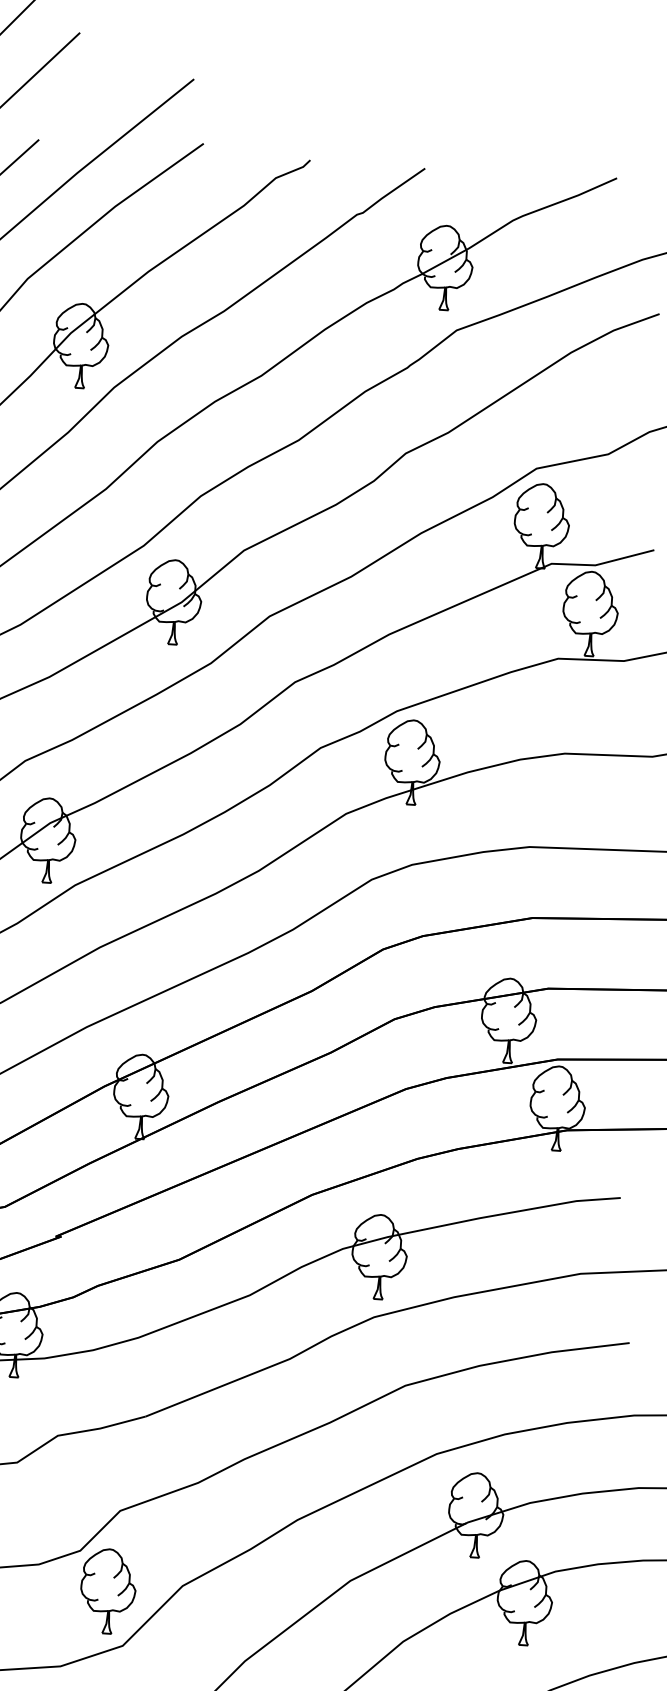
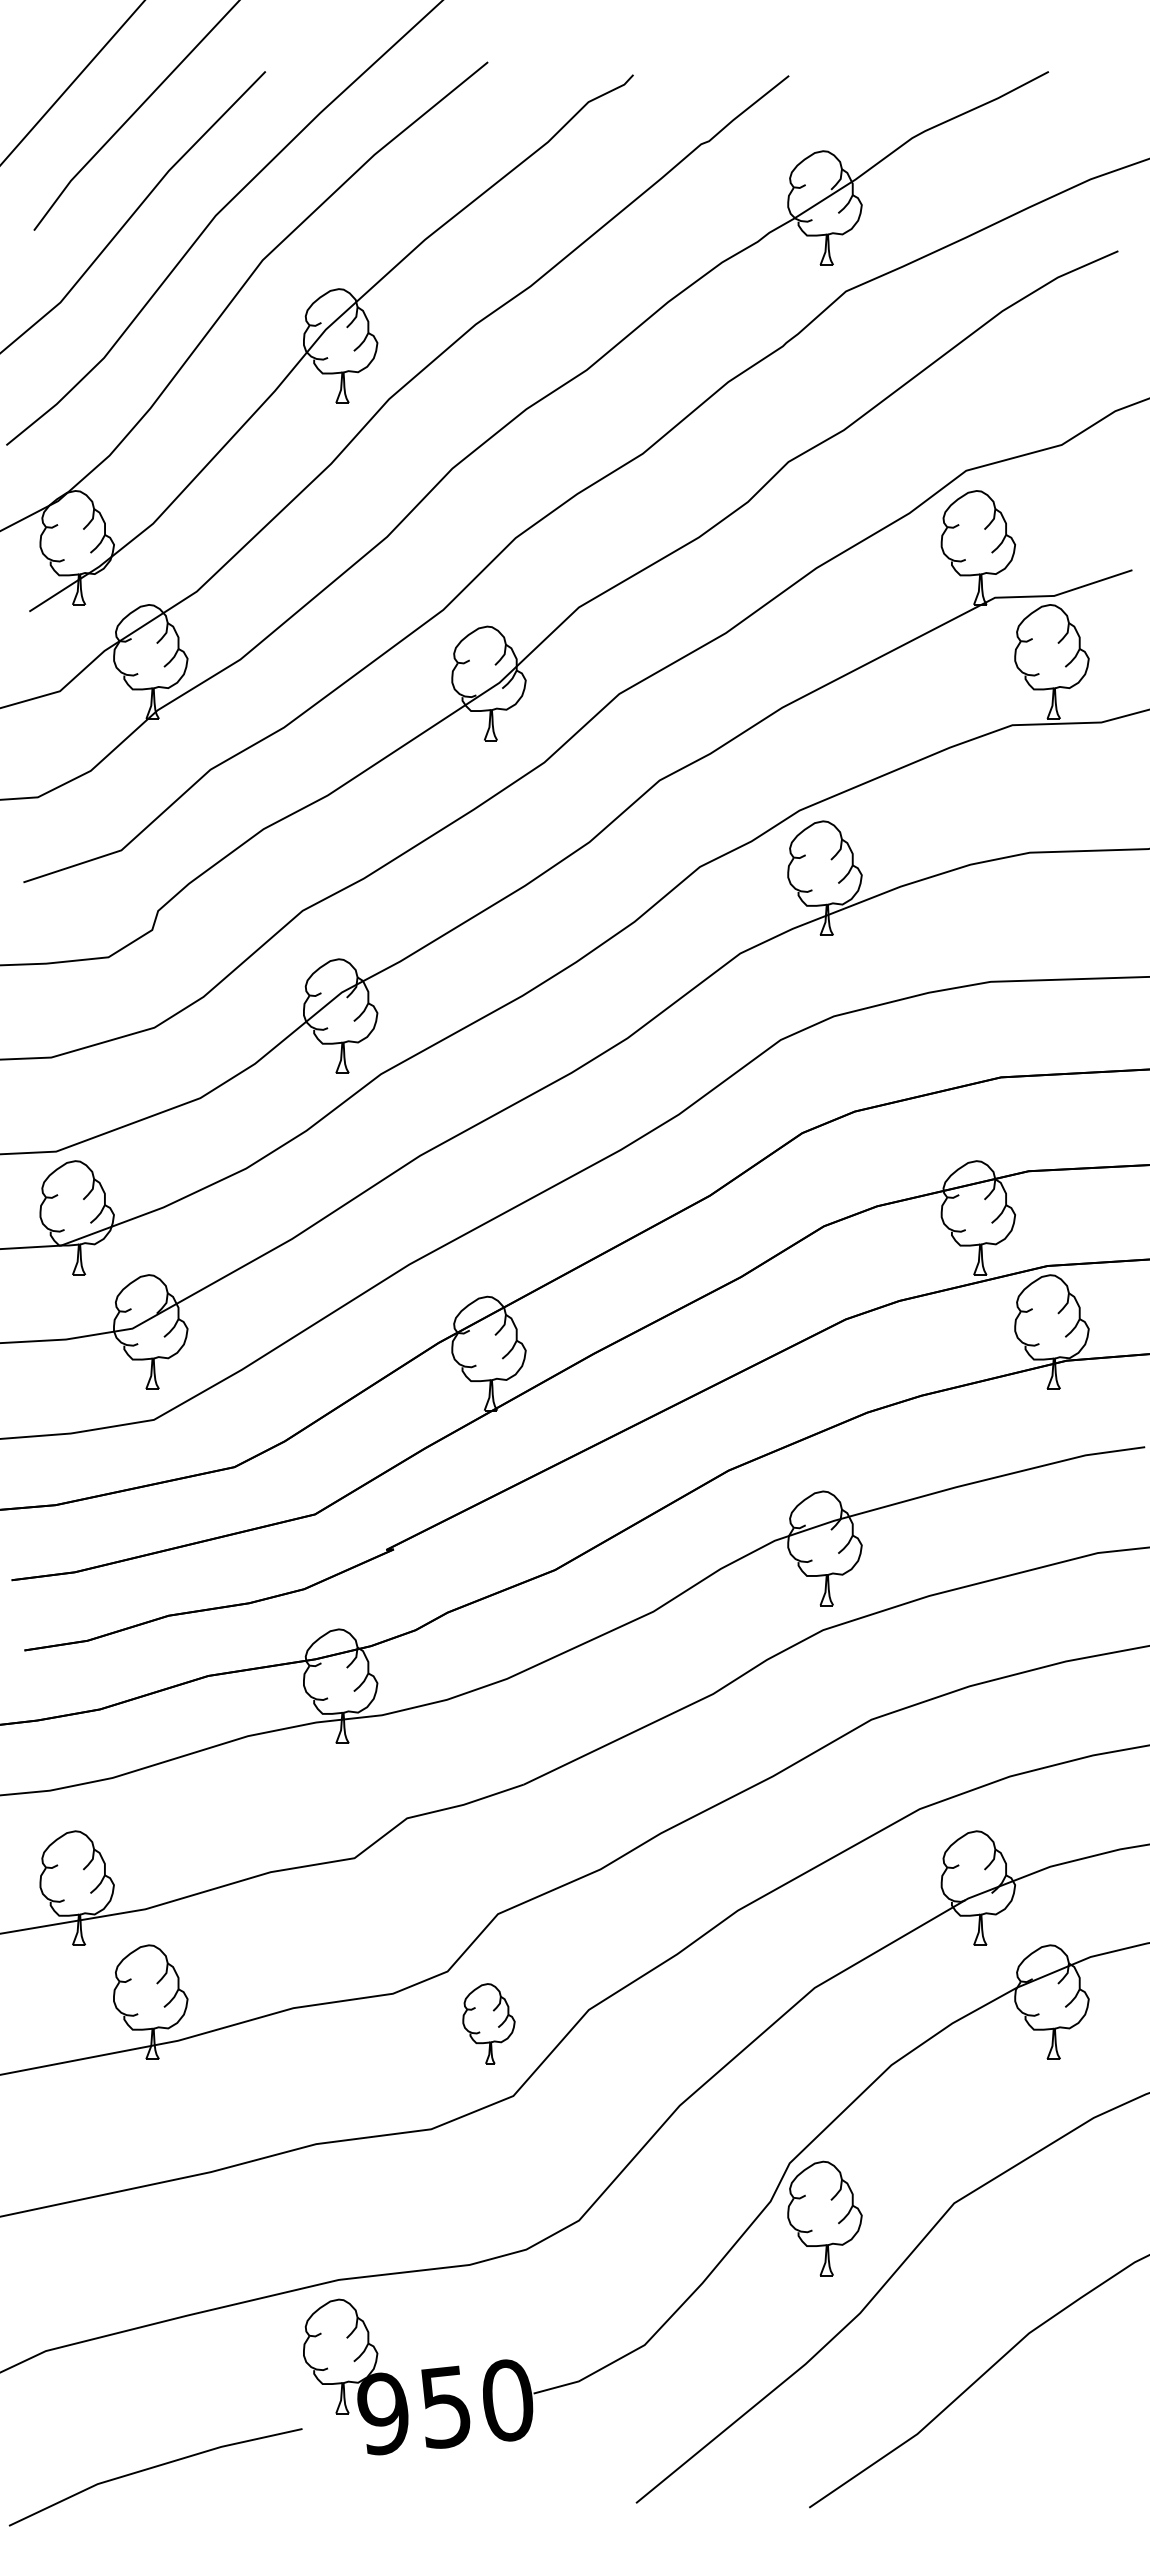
part: (107, 1591) -> (488, 2023), size x0.7

